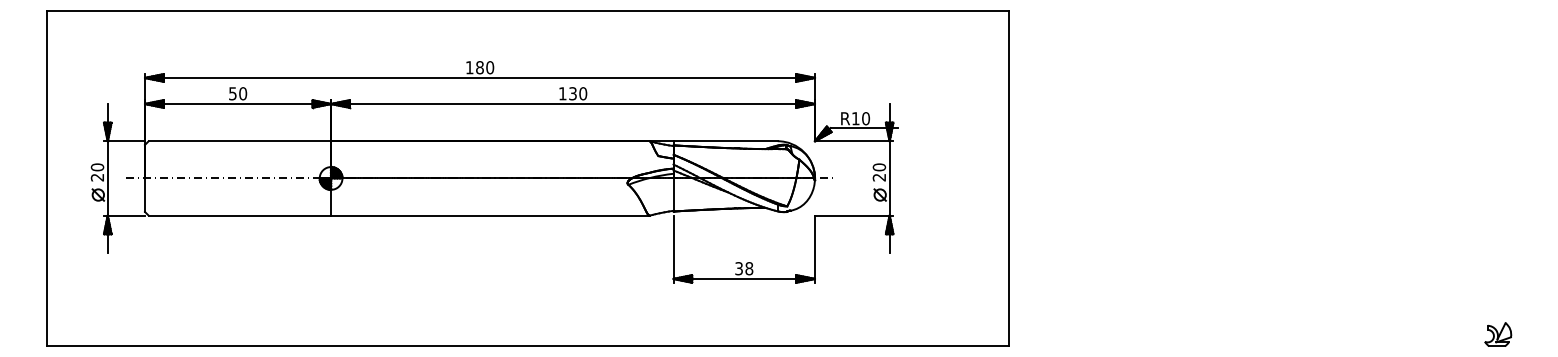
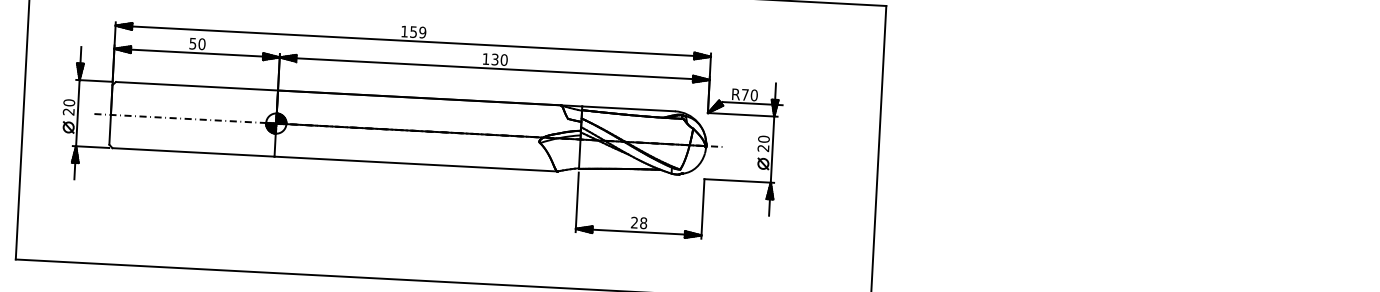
text: (485, 67) -> (418, 32), 180 -> 159
text: (855, 118) -> (744, 94), R10 -> R70
text: (738, 268) -> (634, 222), 38 -> 28

